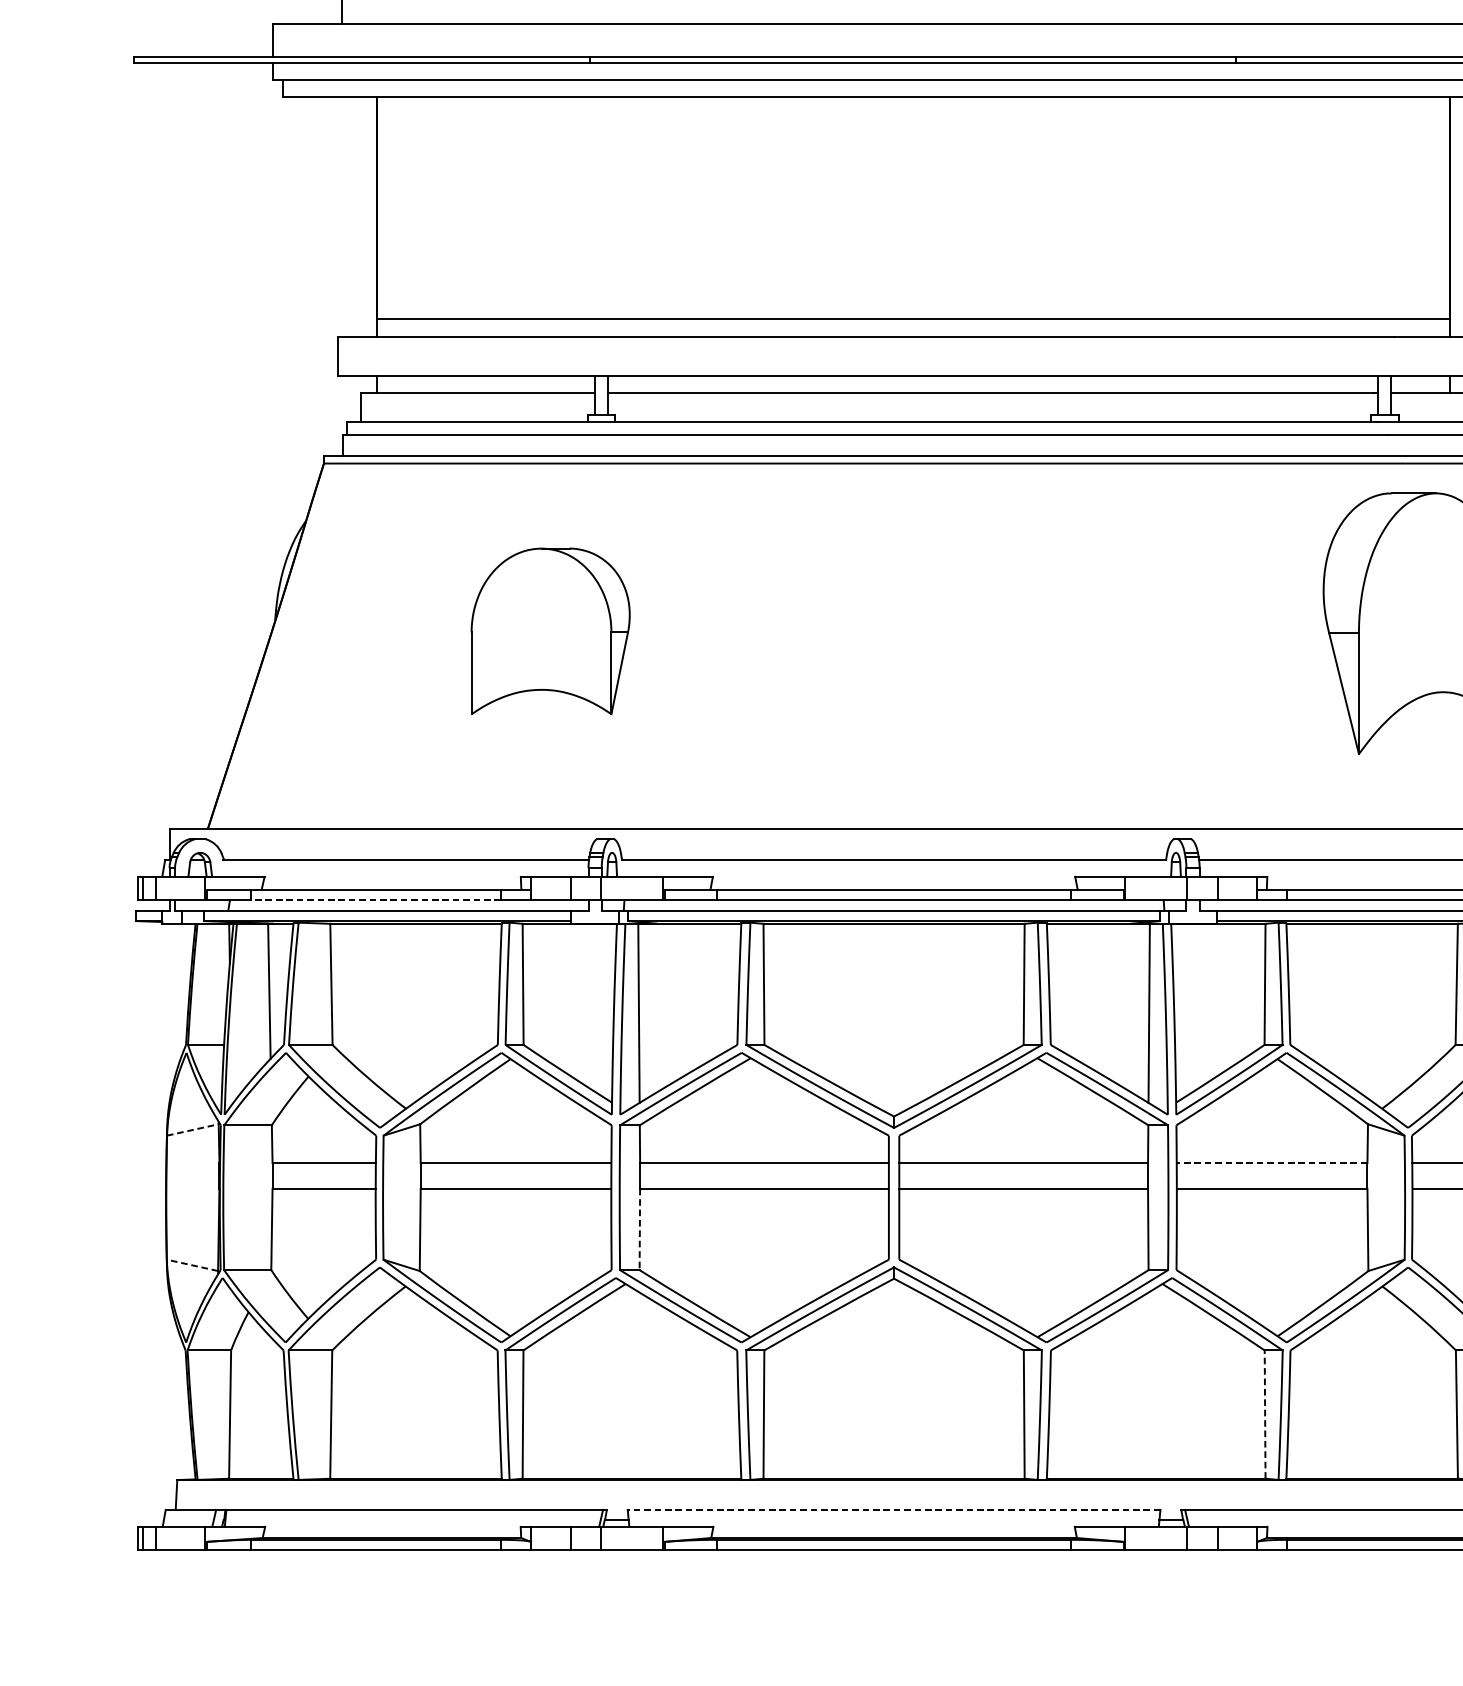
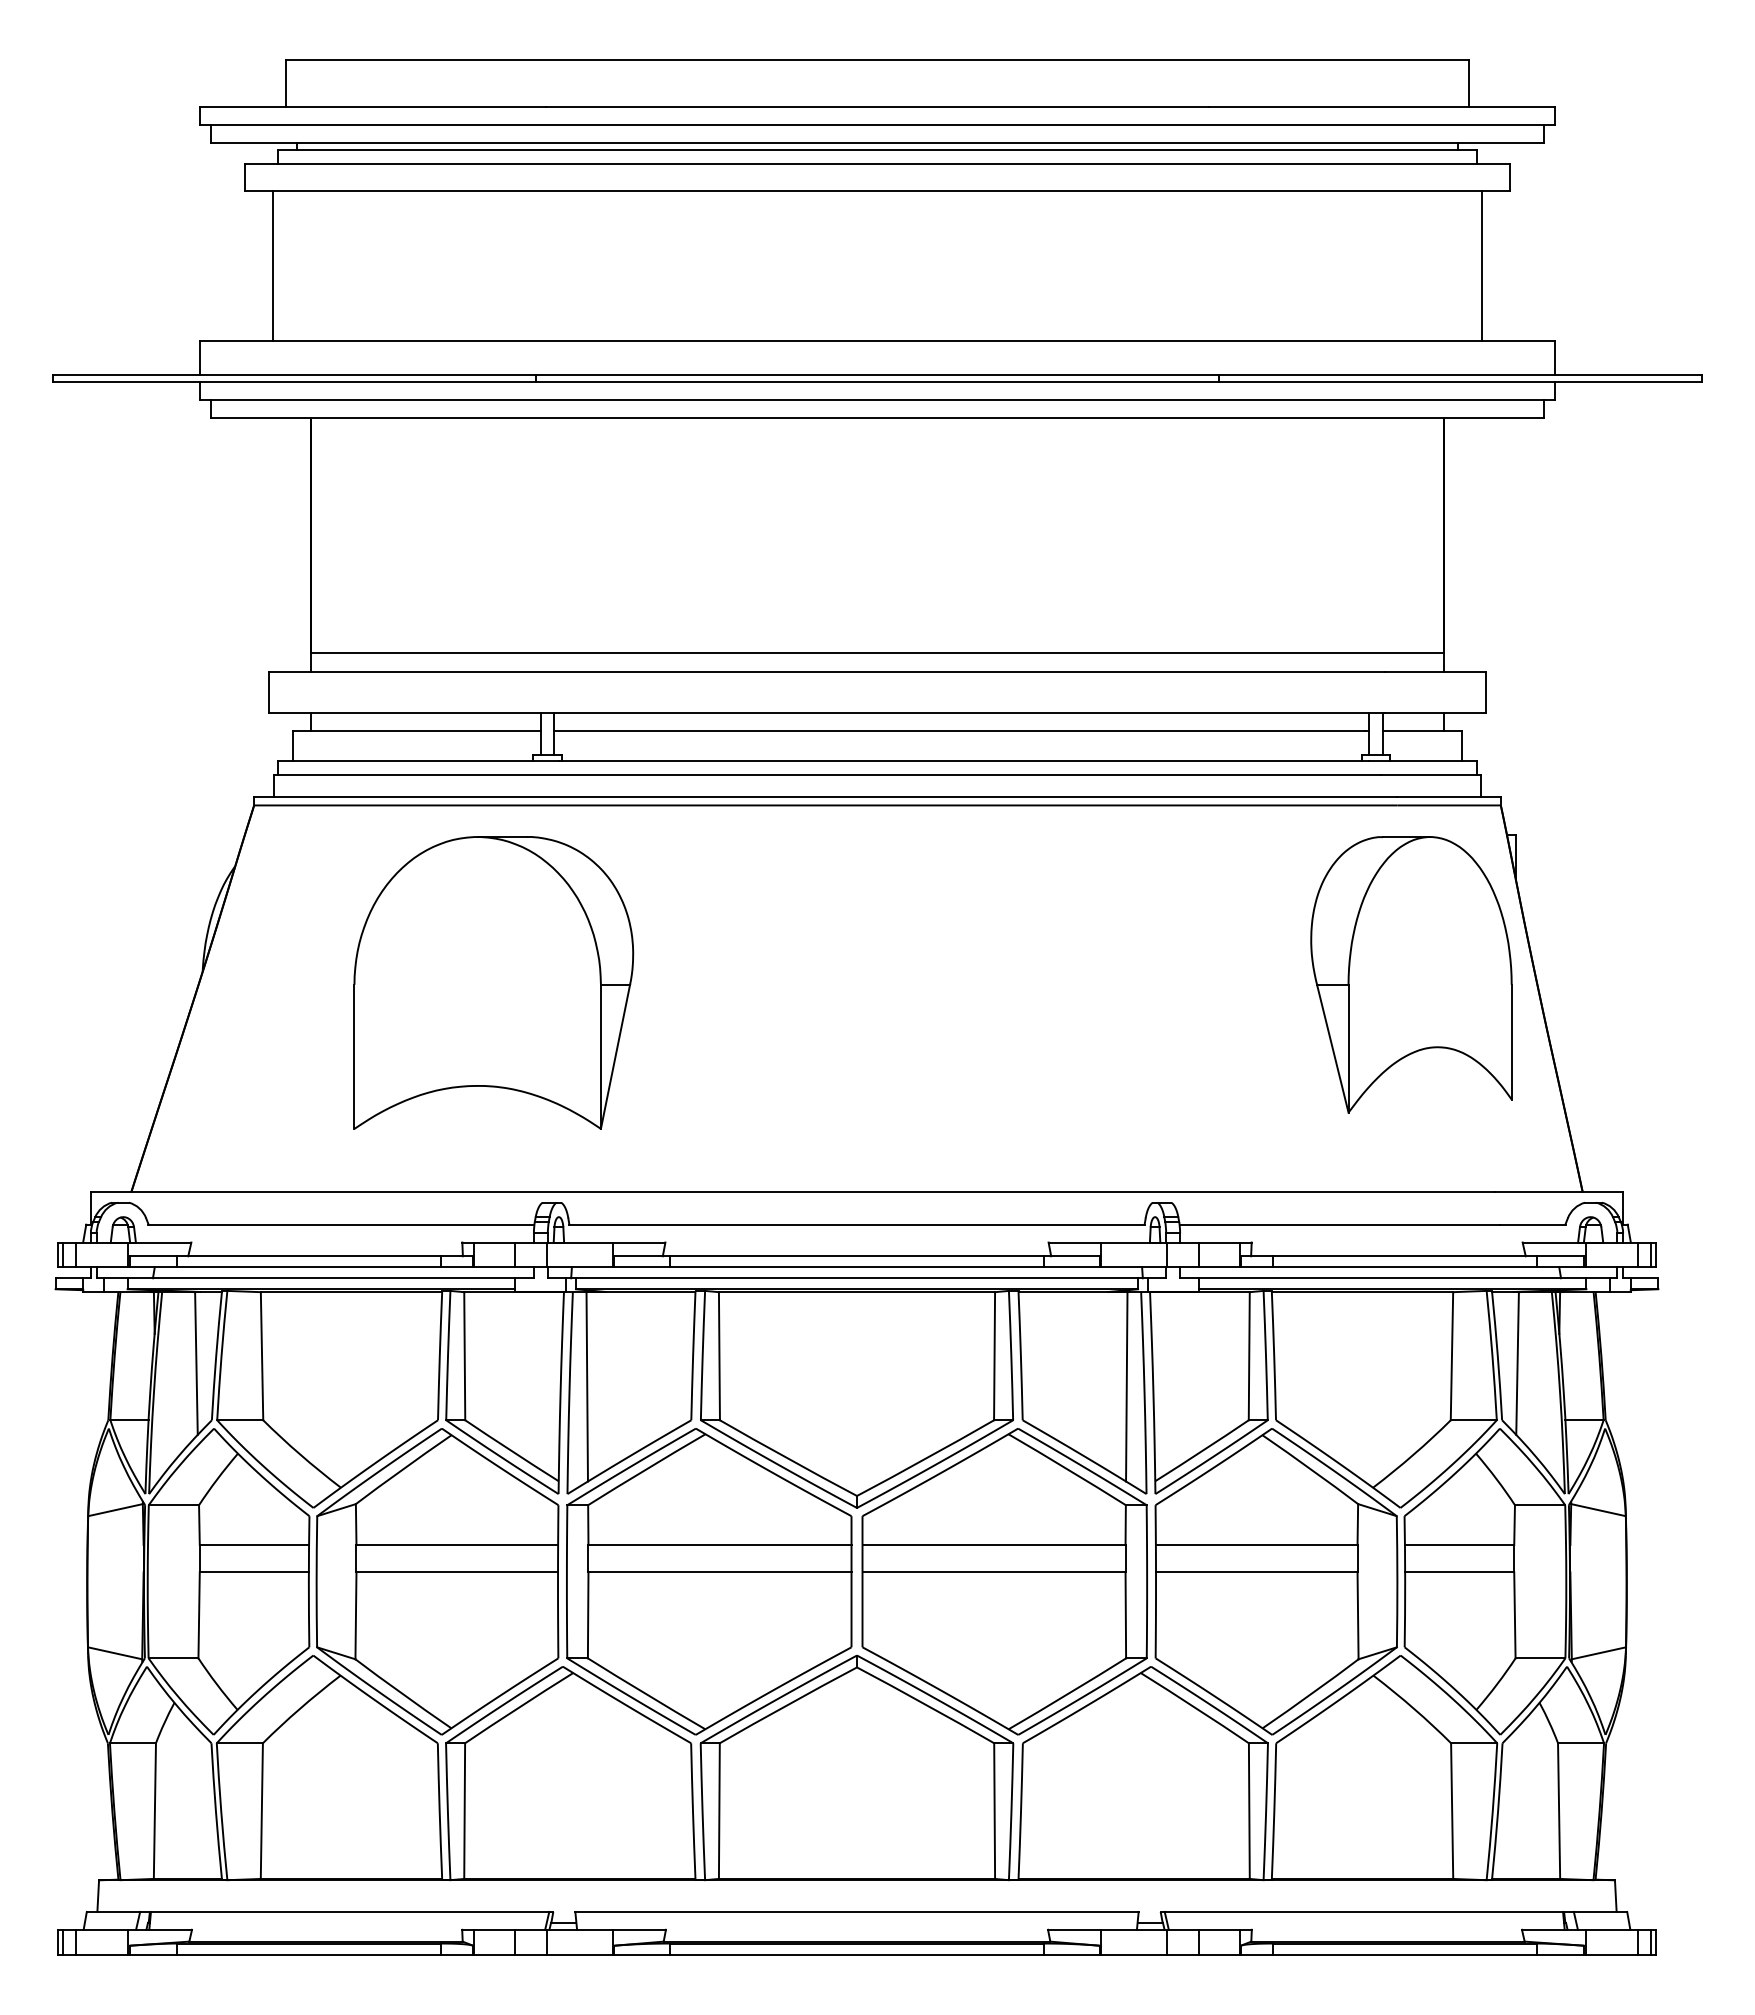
part: (550, 630) -> (493, 982), size x1.67
line: (375, 900) -> (308, 1267), dashed -> solid
line: (192, 1130) -> (115, 1510), dashed -> solid
line: (1271, 1163) -> (1256, 1545), dashed -> solid
line: (640, 1229) -> (588, 1615), dashed -> solid
line: (192, 1265) -> (115, 1653), dashed -> solid
line: (1265, 1414) -> (1249, 1811), dashed -> solid
line: (894, 1509) -> (857, 1911), dashed -> solid

